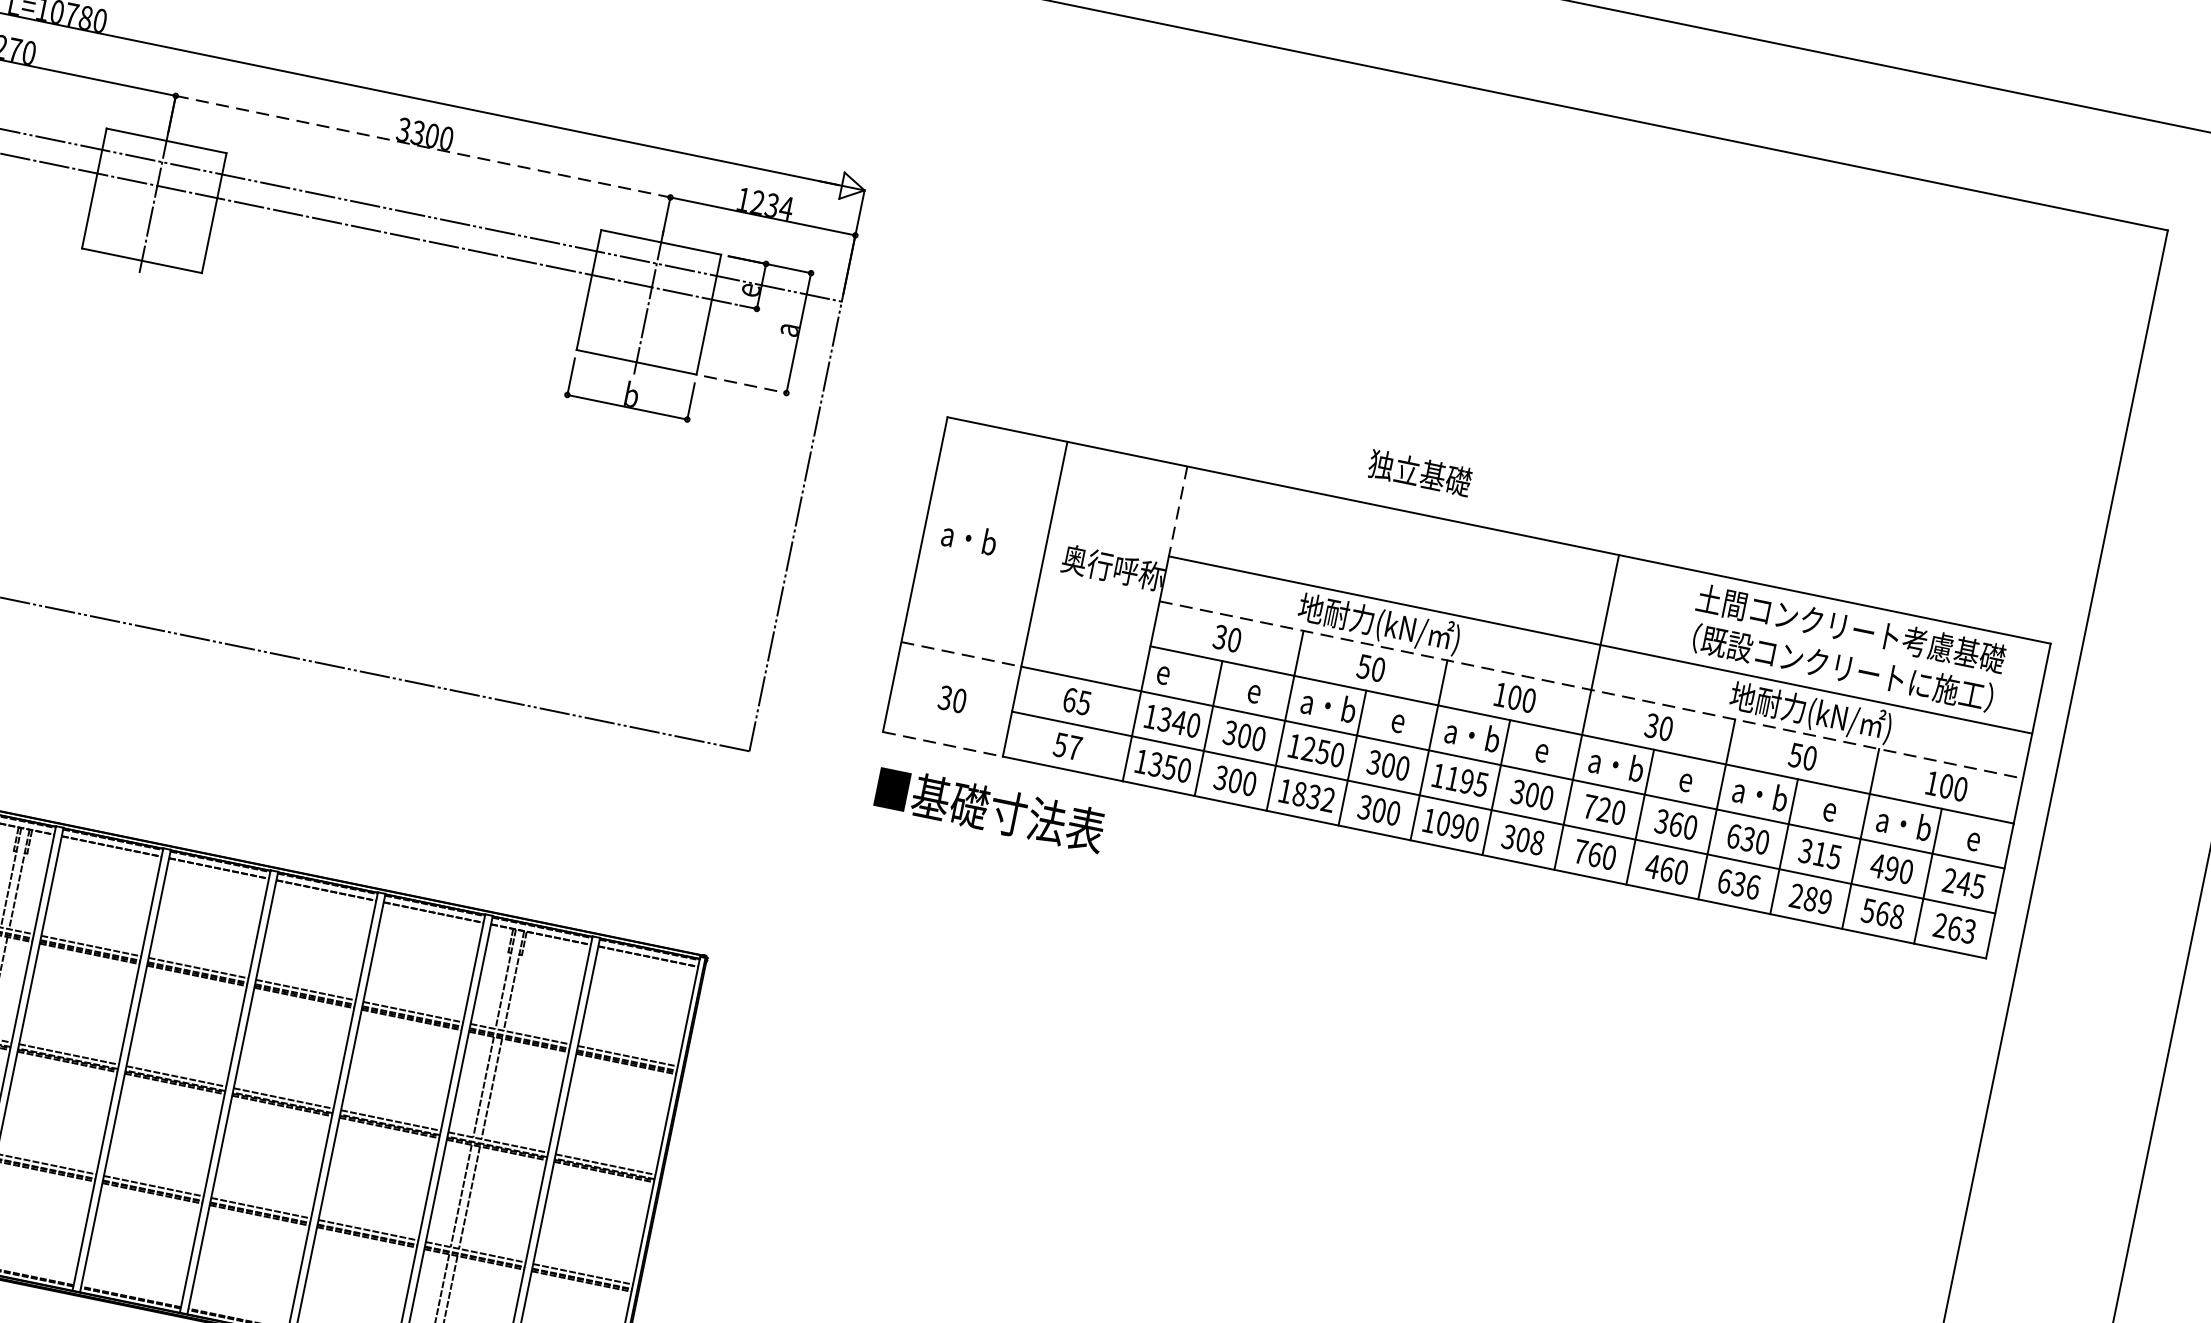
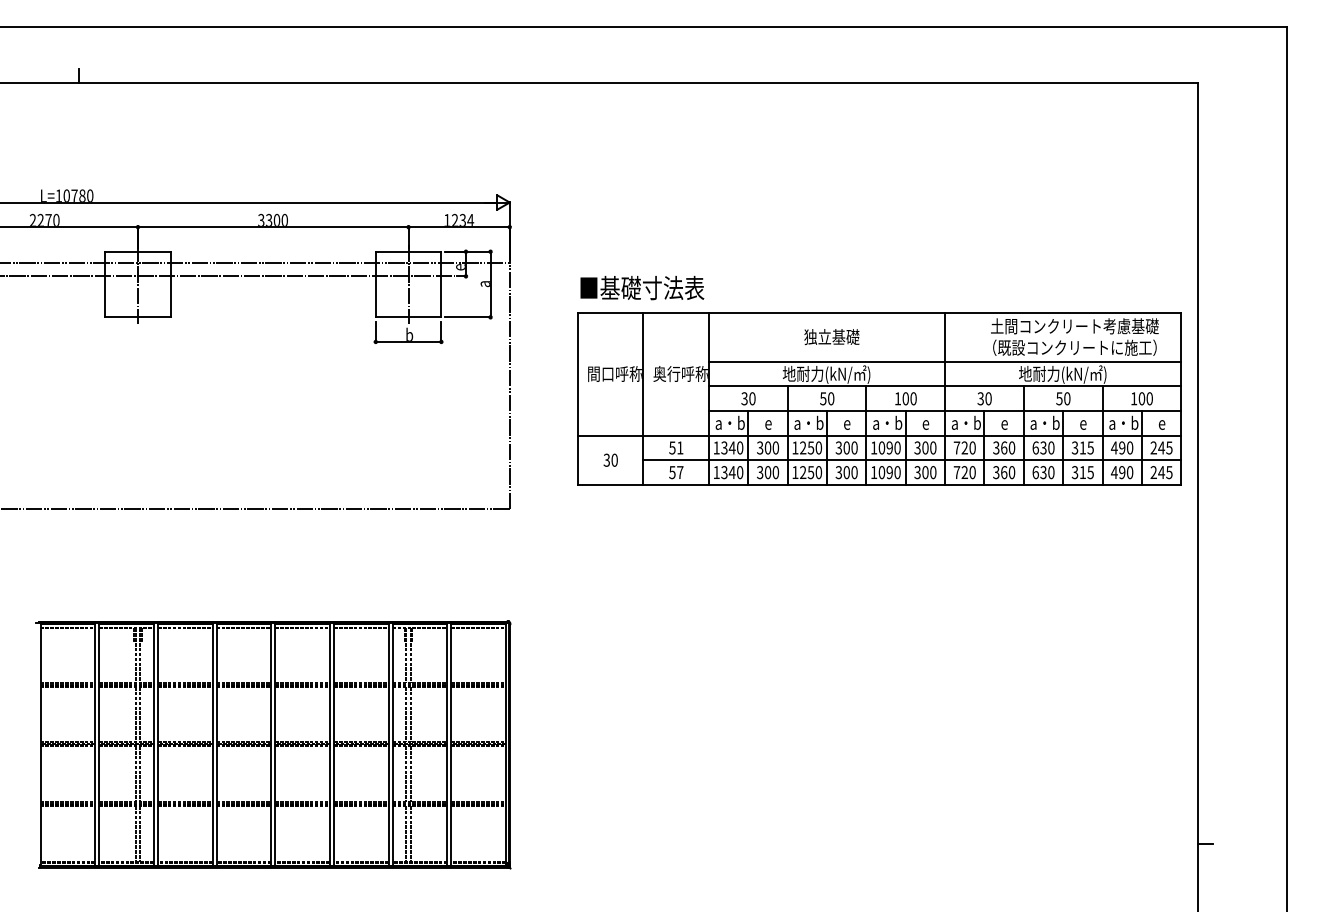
line: (423, 147) -> (273, 227), dashed -> solid
line: (746, 385) -> (468, 317), dashed -> solid
text: (1419, 473) -> (831, 337), moved
line: (1177, 511) -> (708, 337), dashed -> solid
text: (991, 542) -> (614, 373), a・b -> 間口呼称
line: (961, 654) -> (610, 435), dashed -> solid
text: (1183, 674) -> (729, 422), e -> a・b
line: (1592, 690) -> (945, 386), dashed -> solid
text: (1077, 700) -> (676, 447), 65 -> 51
line: (942, 743) -> (610, 484), dashed -> solid
text: (1168, 767) -> (731, 472), 1350 -> 1340
text: (1466, 780) -> (889, 447), 1195 -> 1090
text: (1314, 797) -> (811, 472), 1832 -> 1250
text: (990, 810) -> (642, 288), moved
text: (1537, 842) -> (933, 472), 308 -> 300
text: (1594, 854) -> (964, 472), 760 -> 720
text: (1651, 866) -> (995, 472), 460 -> 360
text: (1753, 887) -> (1051, 472), 636 -> 630
text: (1810, 898) -> (1082, 472), 289 -> 315
text: (1881, 913) -> (1121, 472), 568 -> 490
text: (1961, 929) -> (1165, 472), 263 -> 245

